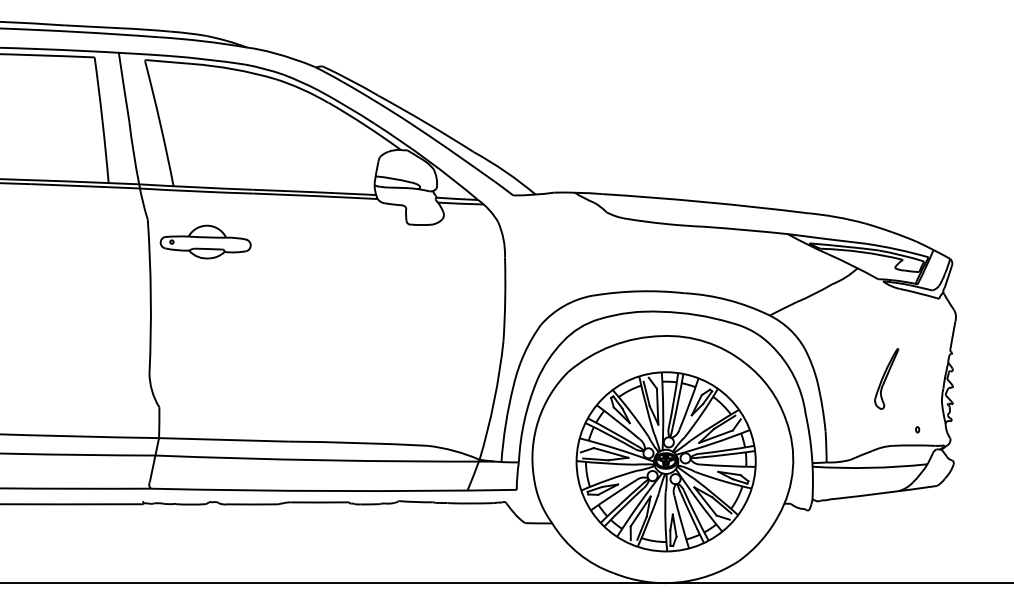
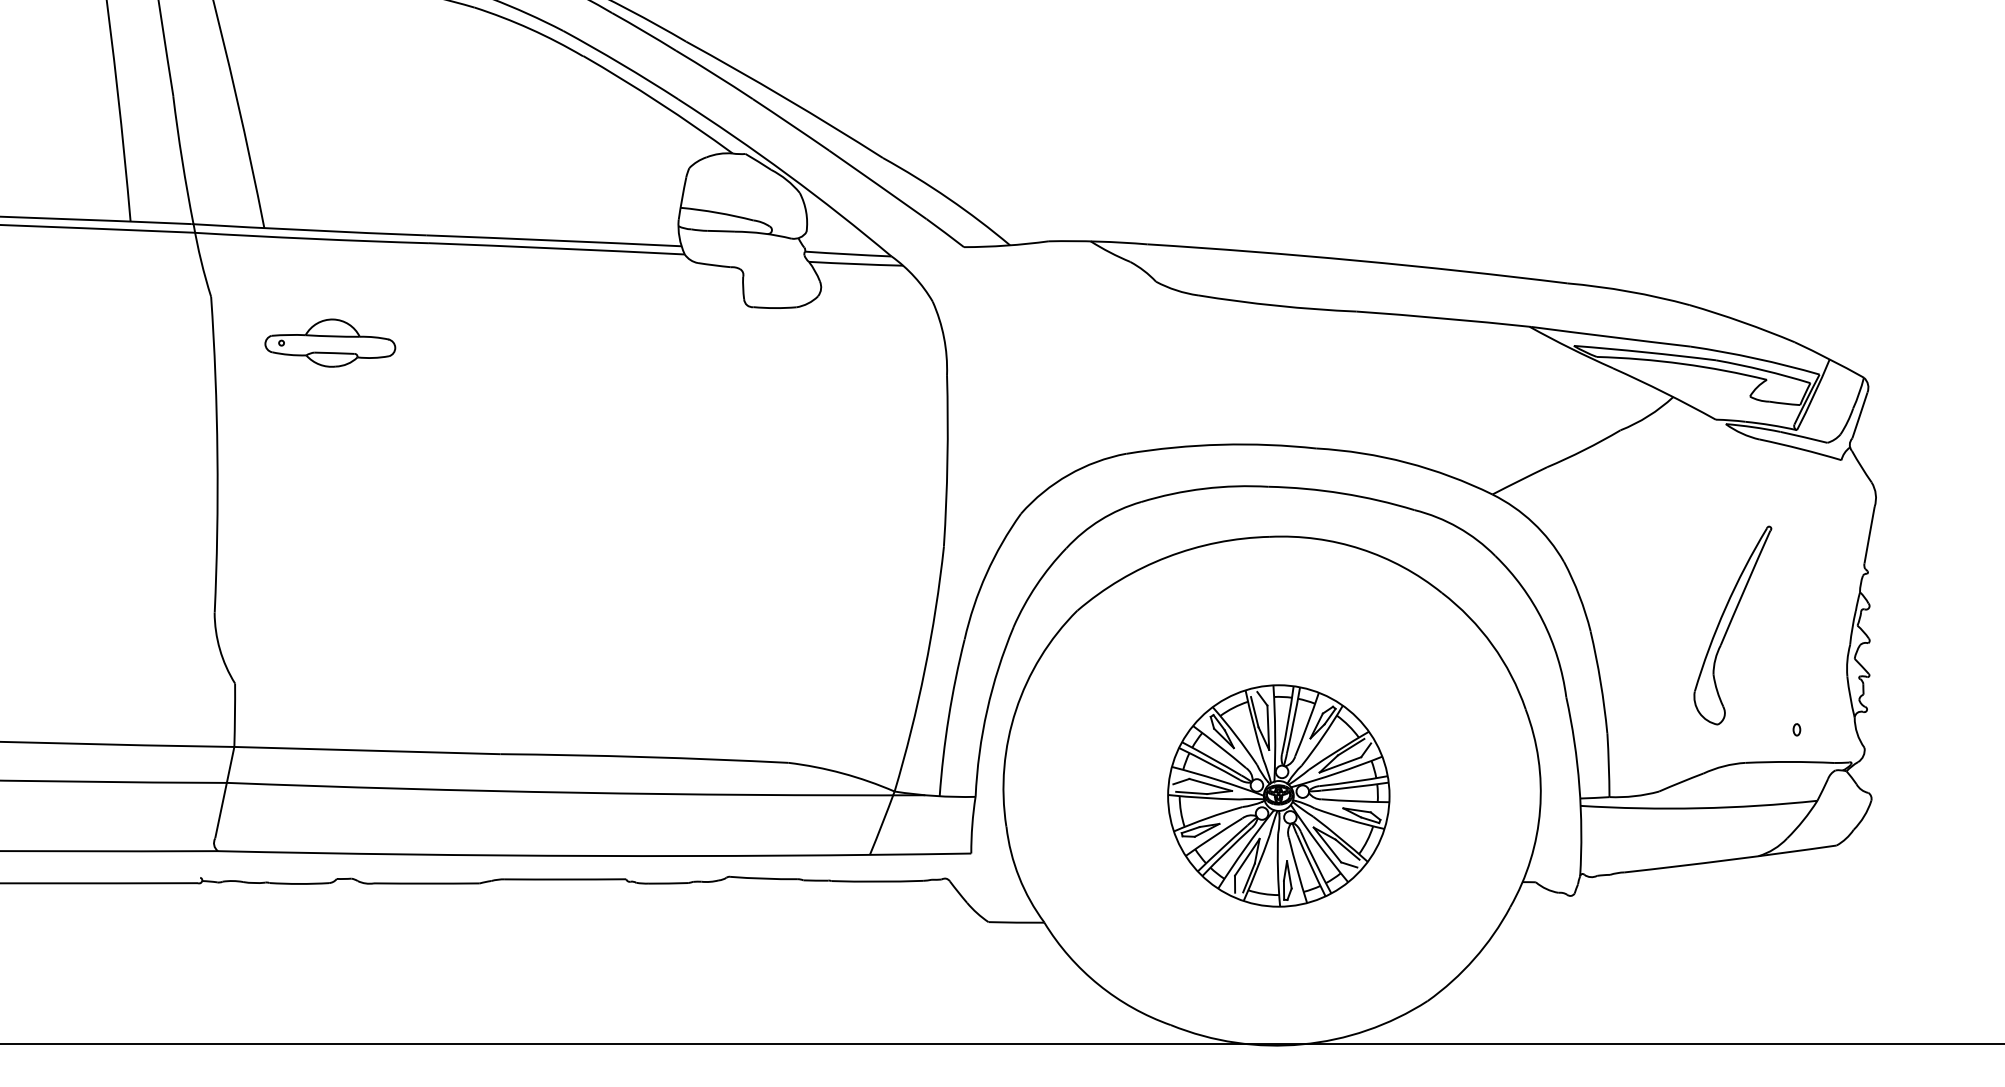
part: (205, 241) -> (330, 341), size x0.7
part: (886, 378) -> (1732, 624), size x1.6
part: (665, 461) -> (1277, 795), size x0.6

